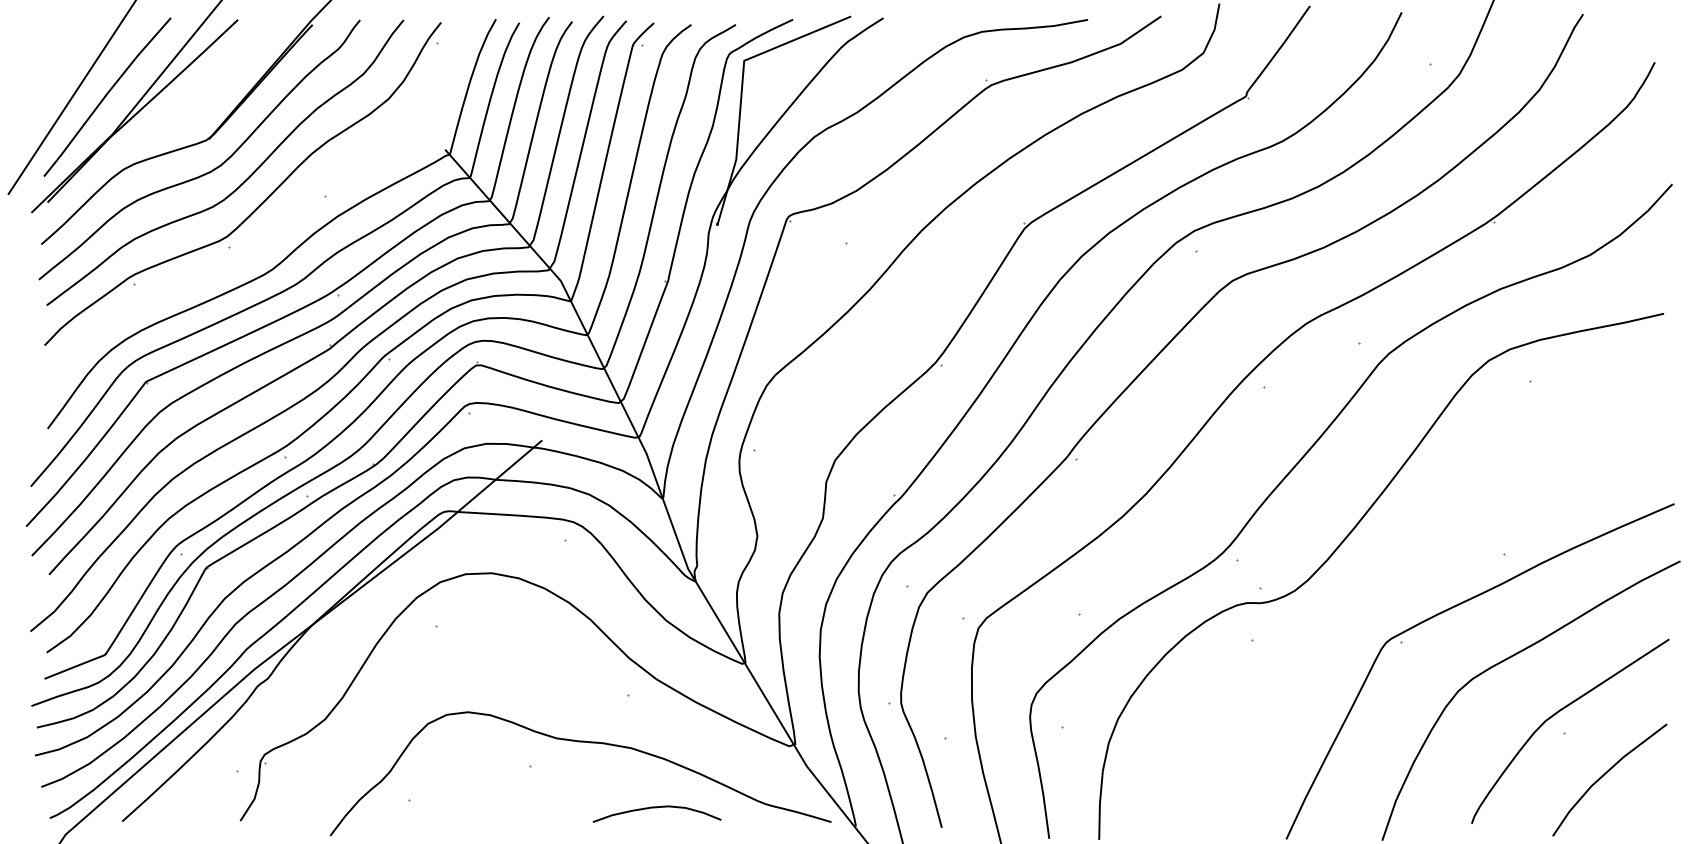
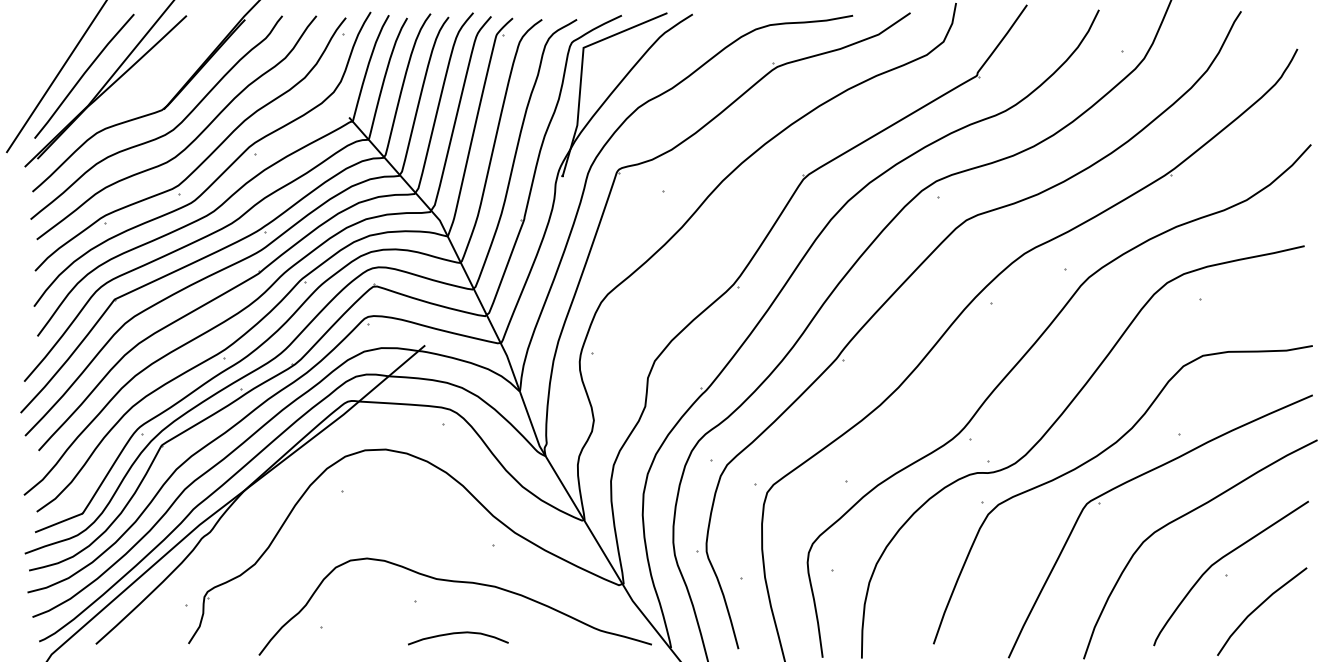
curve: (279, 223) -> (219, 175), added
curve: (1401, 582) -> (1098, 456), added
curve: (657, 807) -> (458, 633), moved

